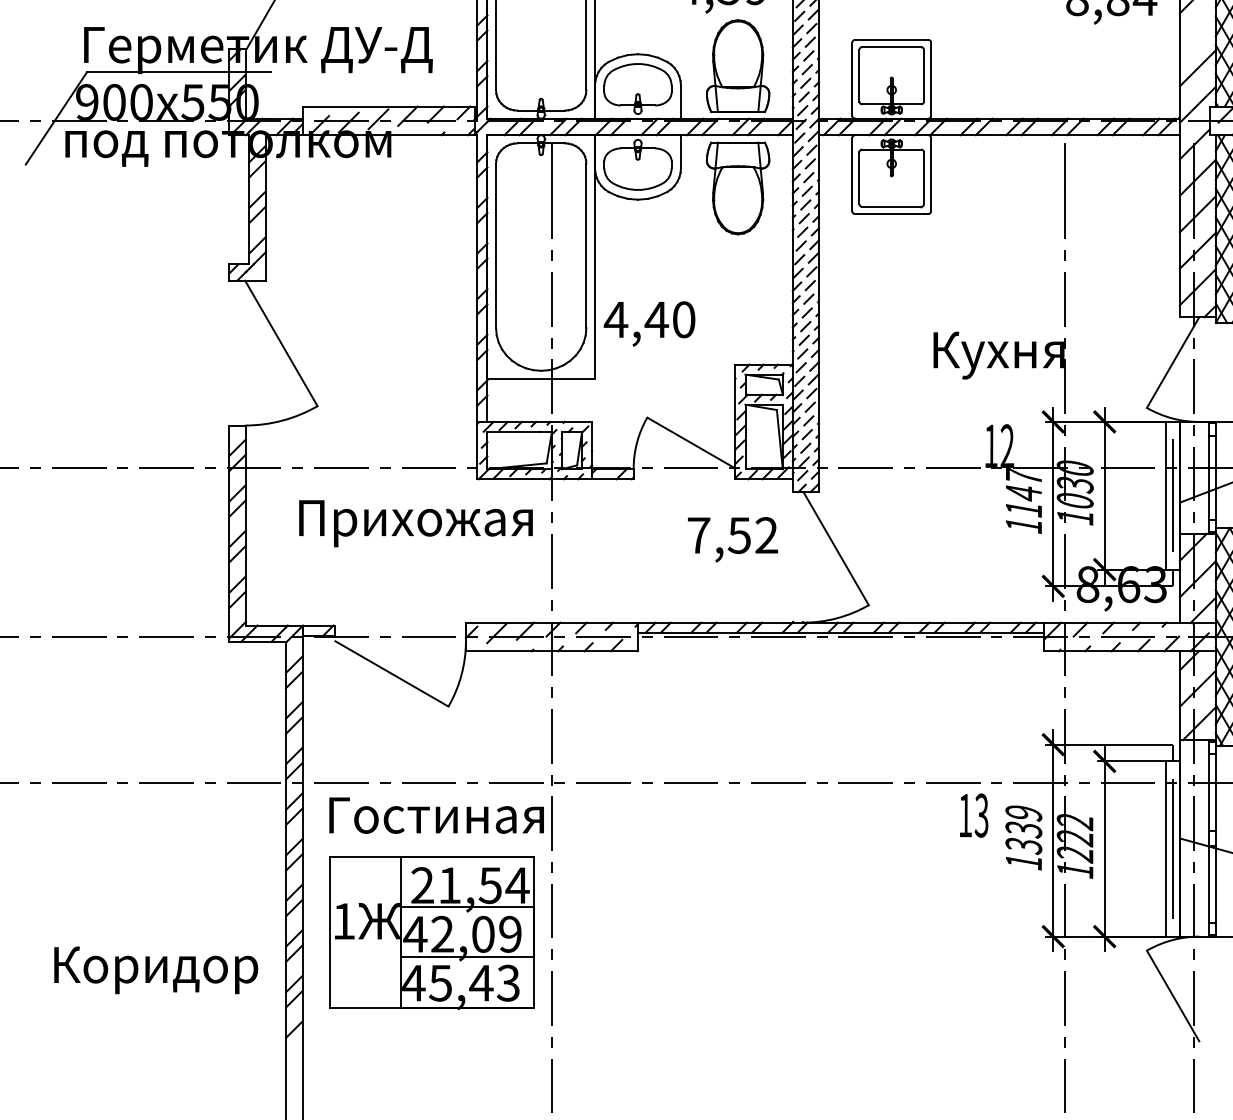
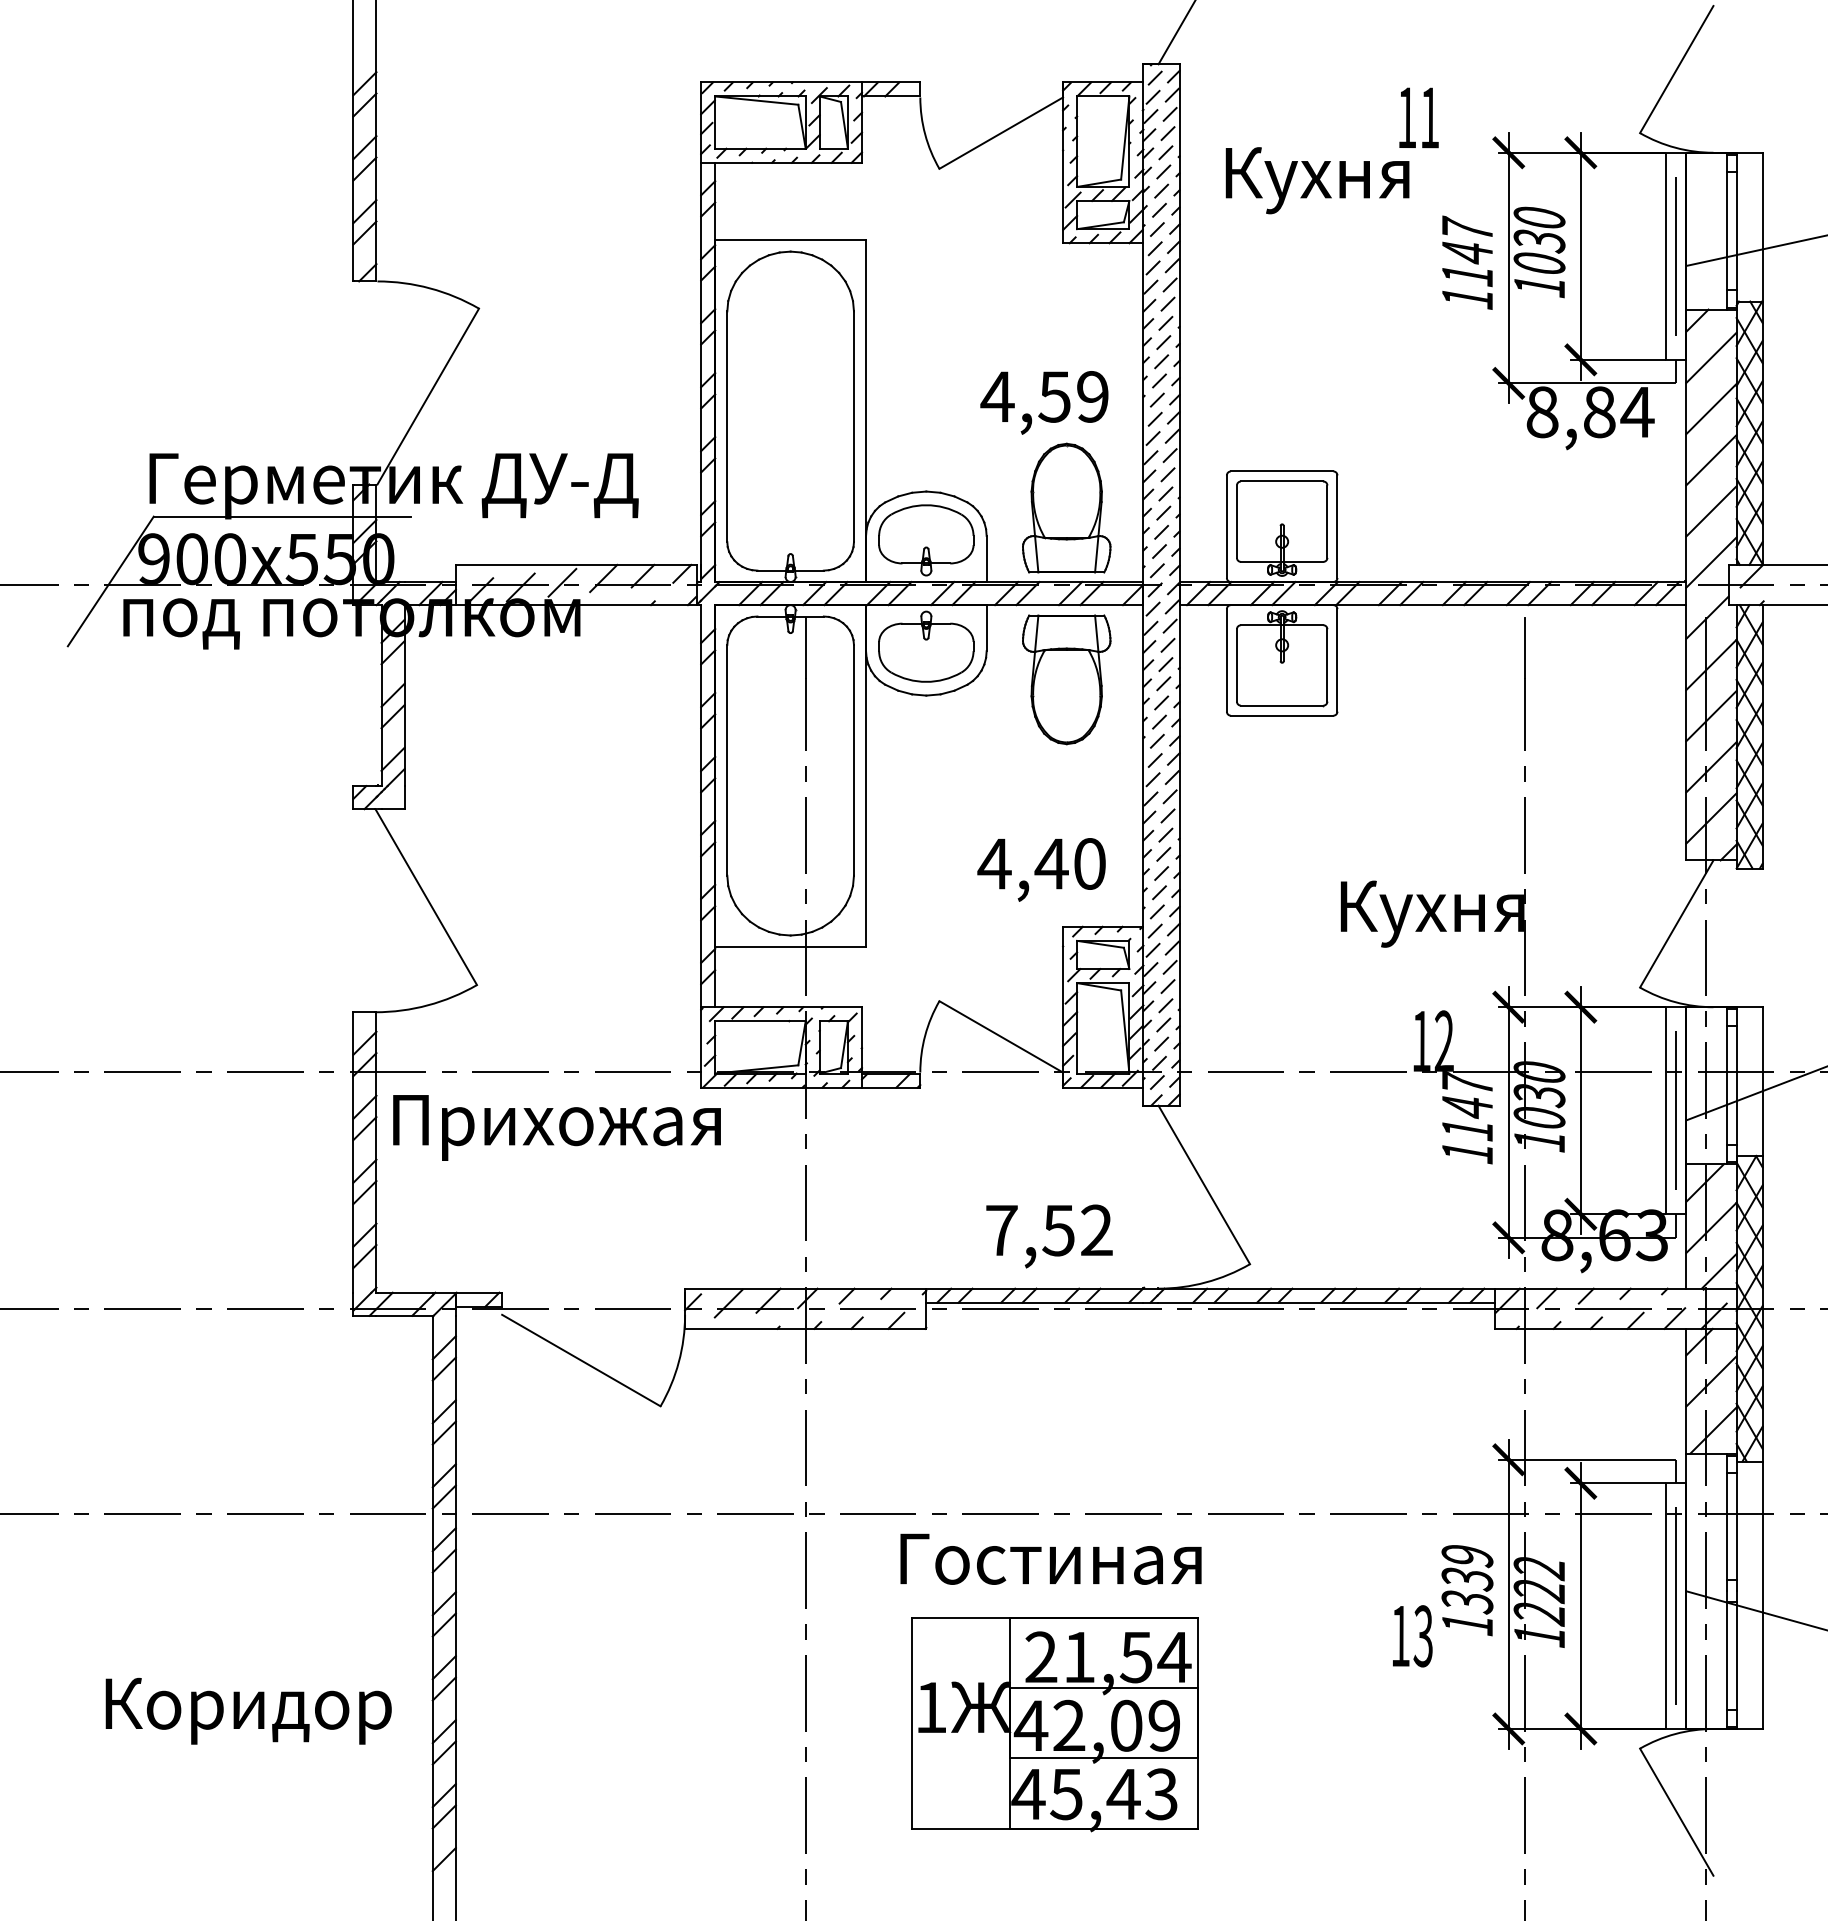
line: (1197, 32) -> (1711, 460), added
text: (649, 323) -> (1041, 869), moved
text: (415, 523) -> (556, 1127), moved
text: (732, 539) -> (1049, 1236), moved
text: (436, 815) -> (1050, 1558), moved
text: (973, 815) -> (1412, 1636), moved
part: (432, 933) -> (1054, 1724), moved
text: (156, 969) -> (248, 1710), moved

